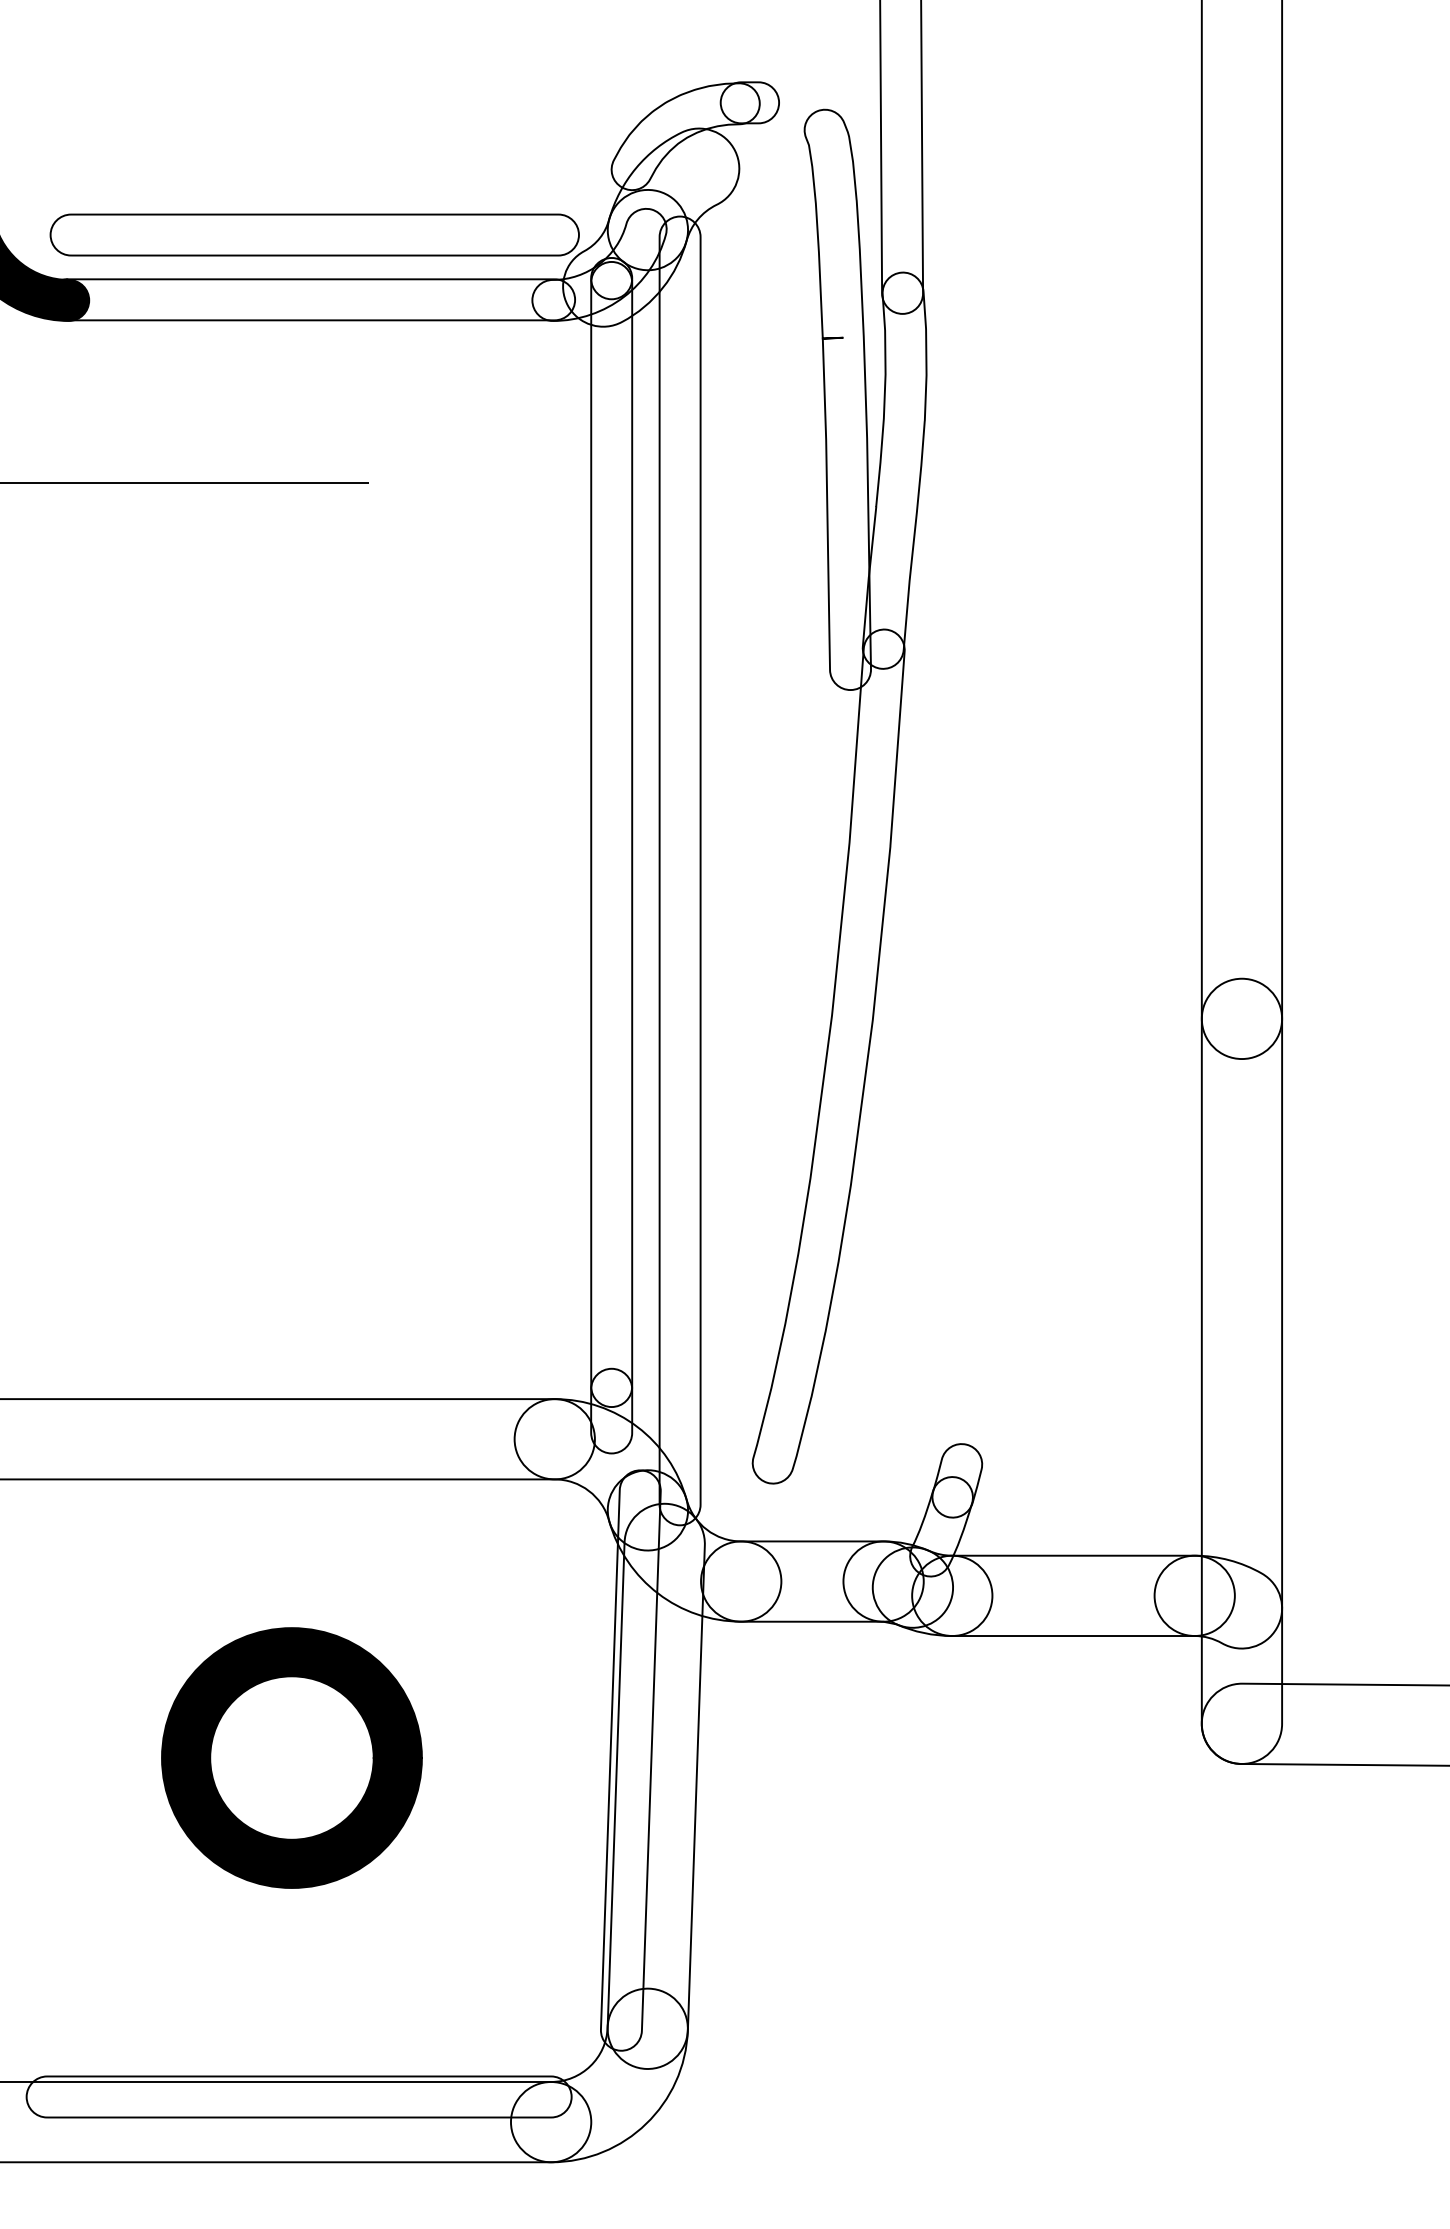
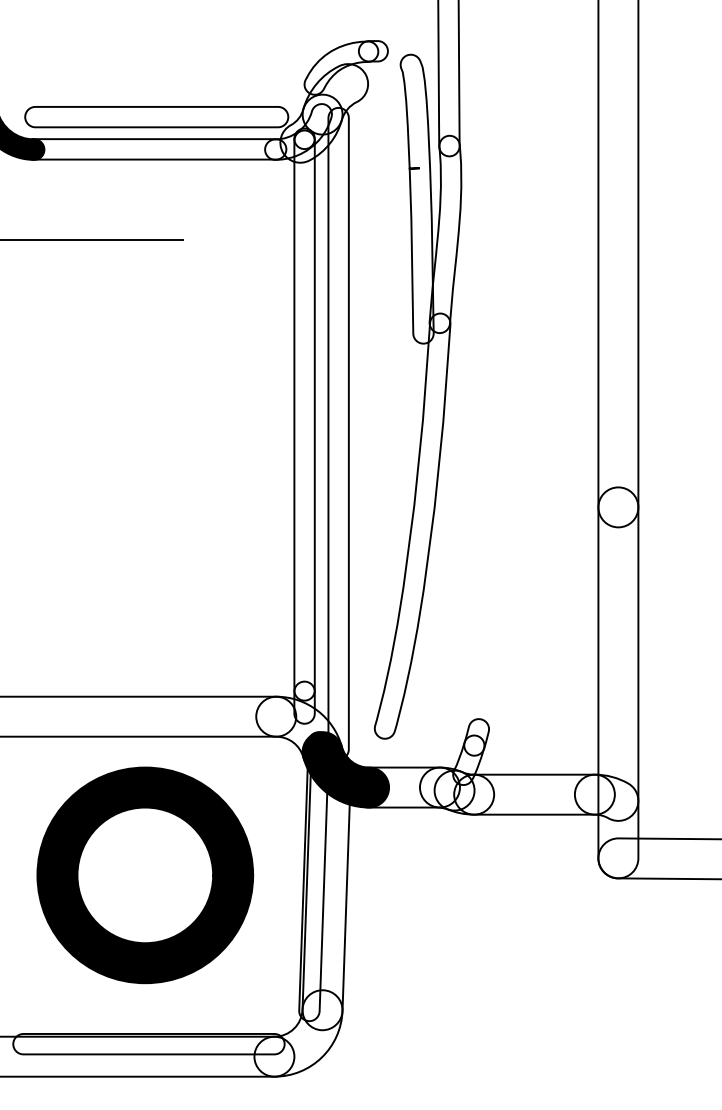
fill: (693, 1545) -> (345, 769), added
part: (292, 1758) -> (145, 875), size x1.67

